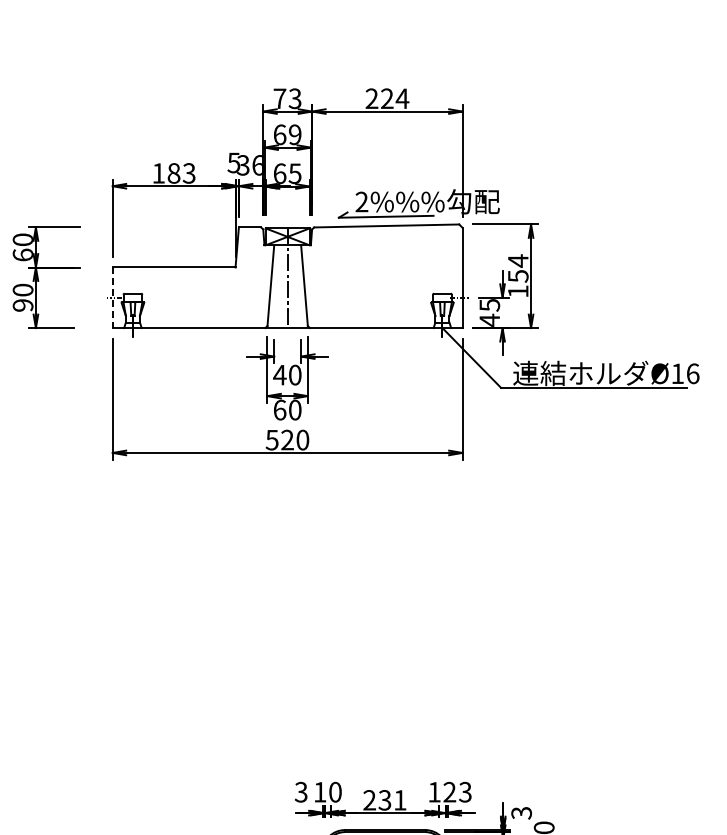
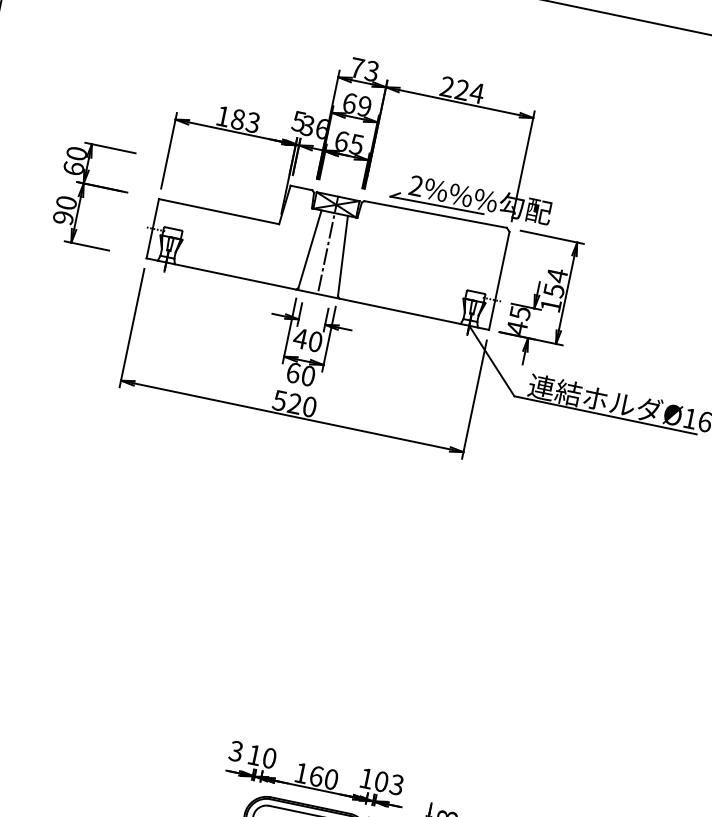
line: (112, 298) -> (152, 229), dashed -> solid
text: (449, 792) -> (381, 781), 12 -> 10
text: (384, 800) -> (315, 776), 231 -> 160

